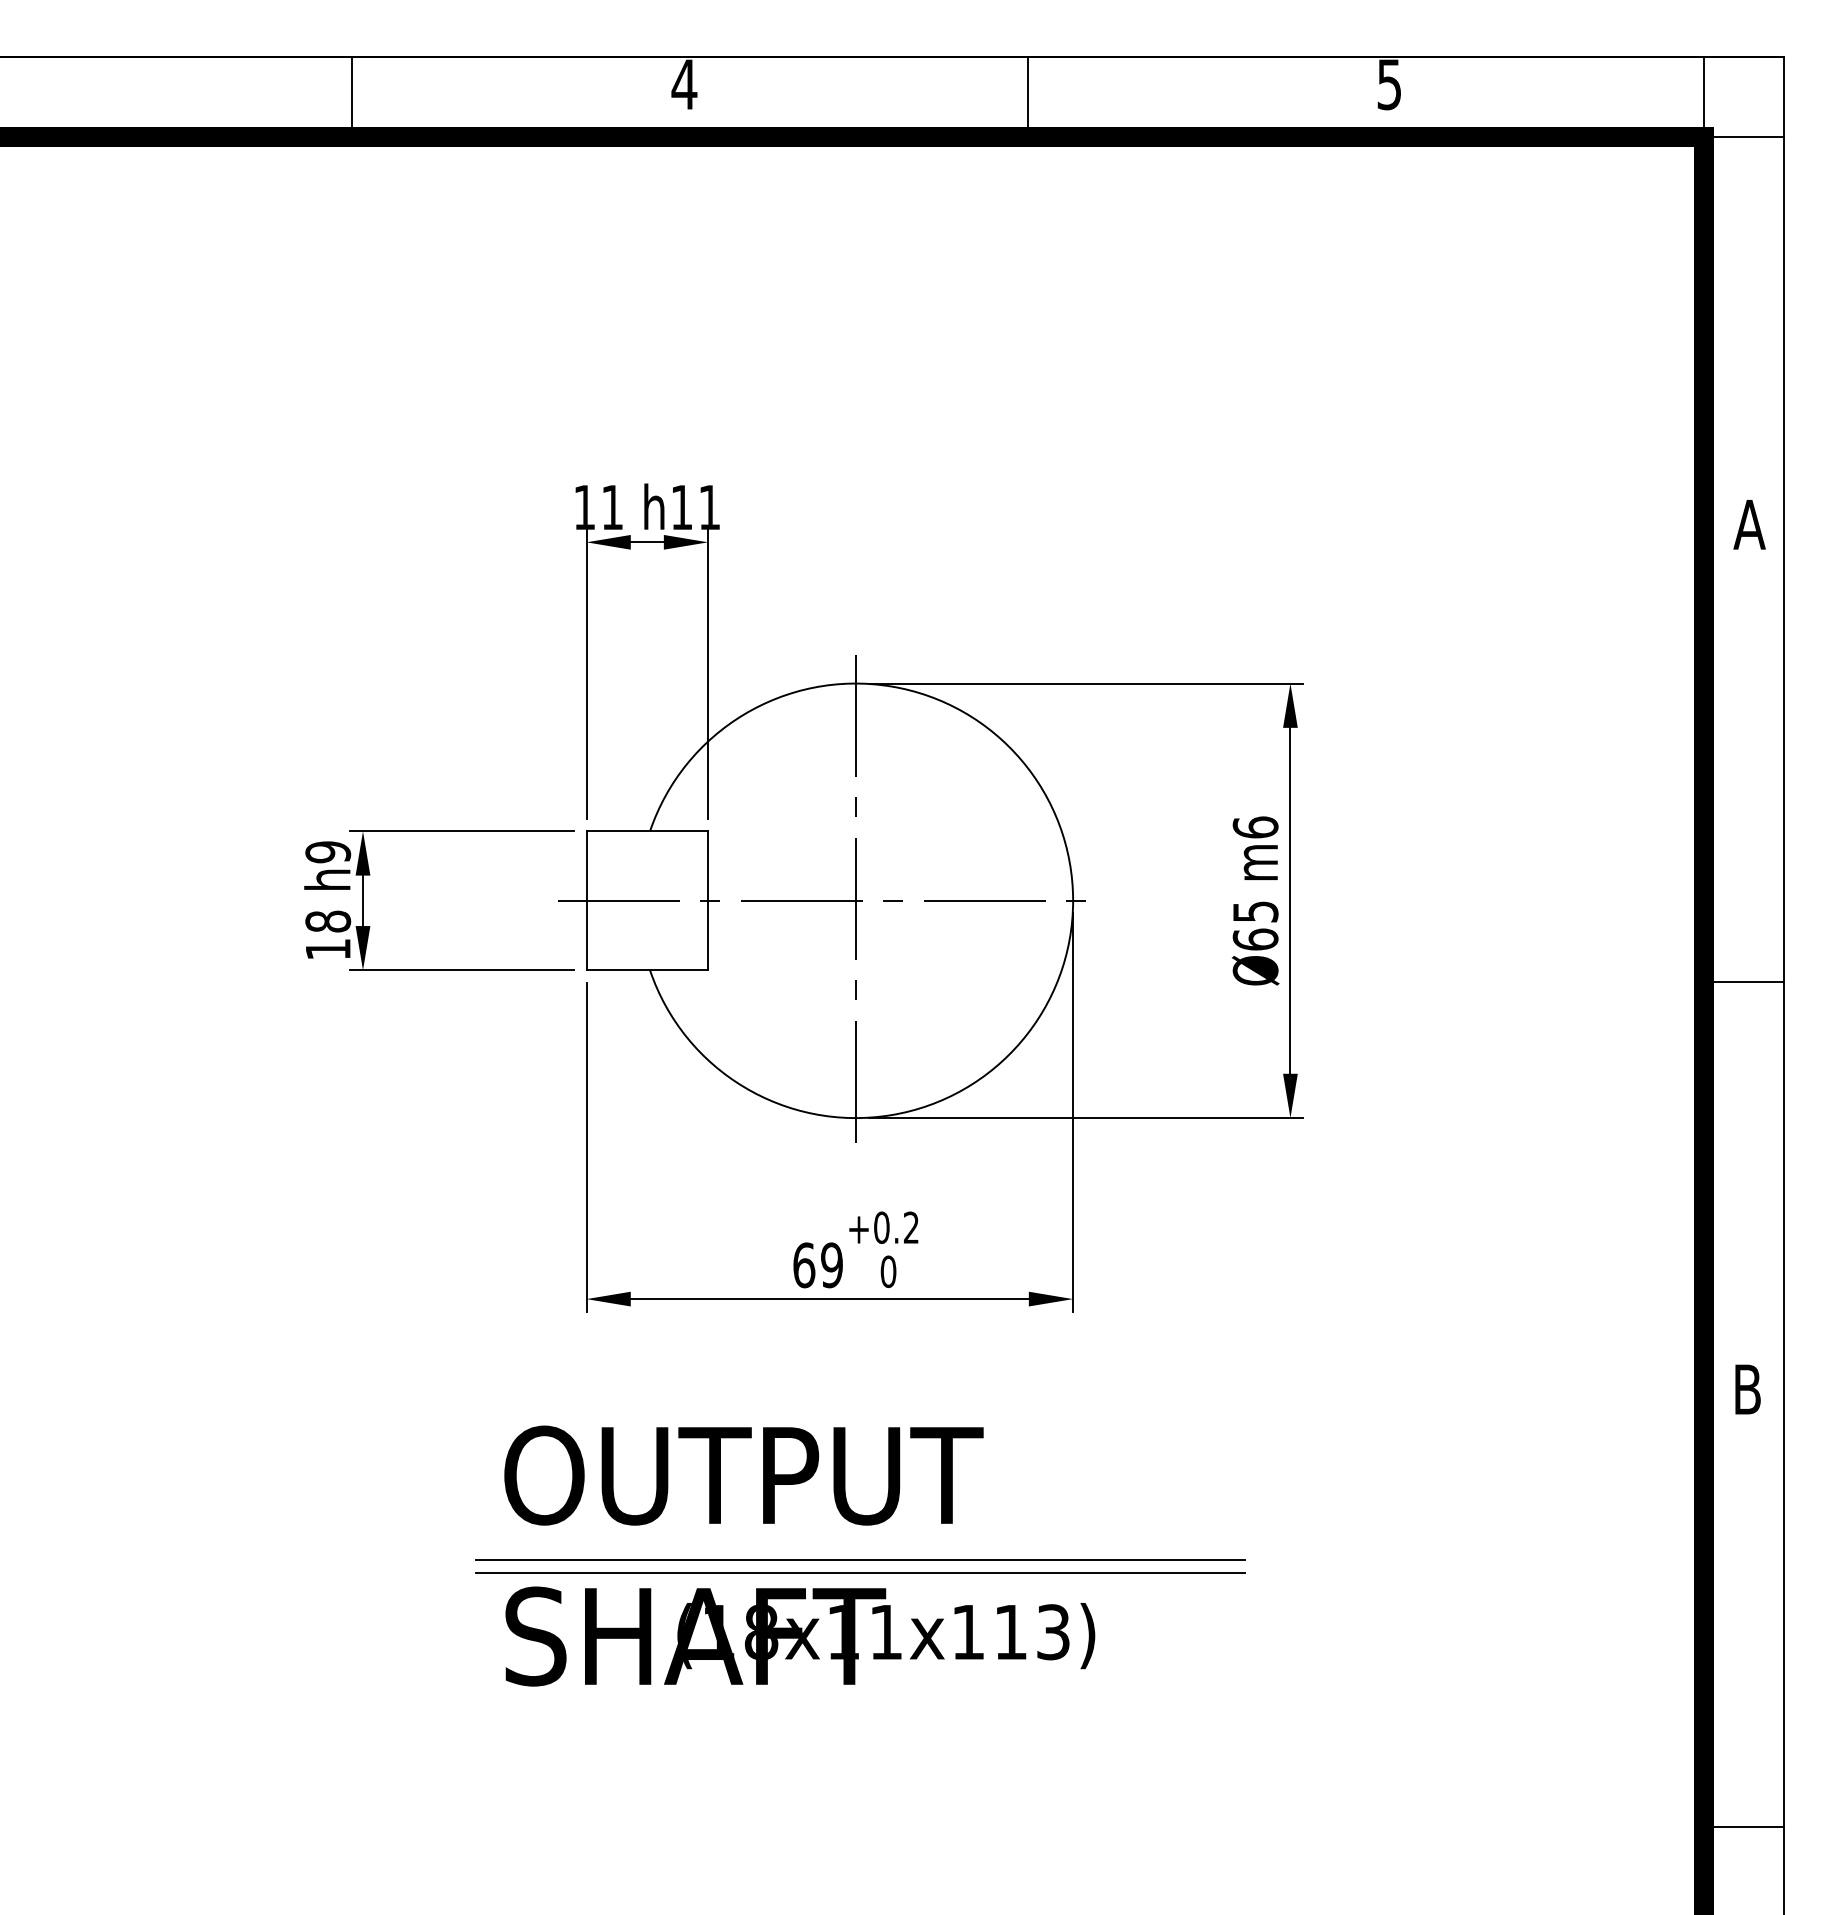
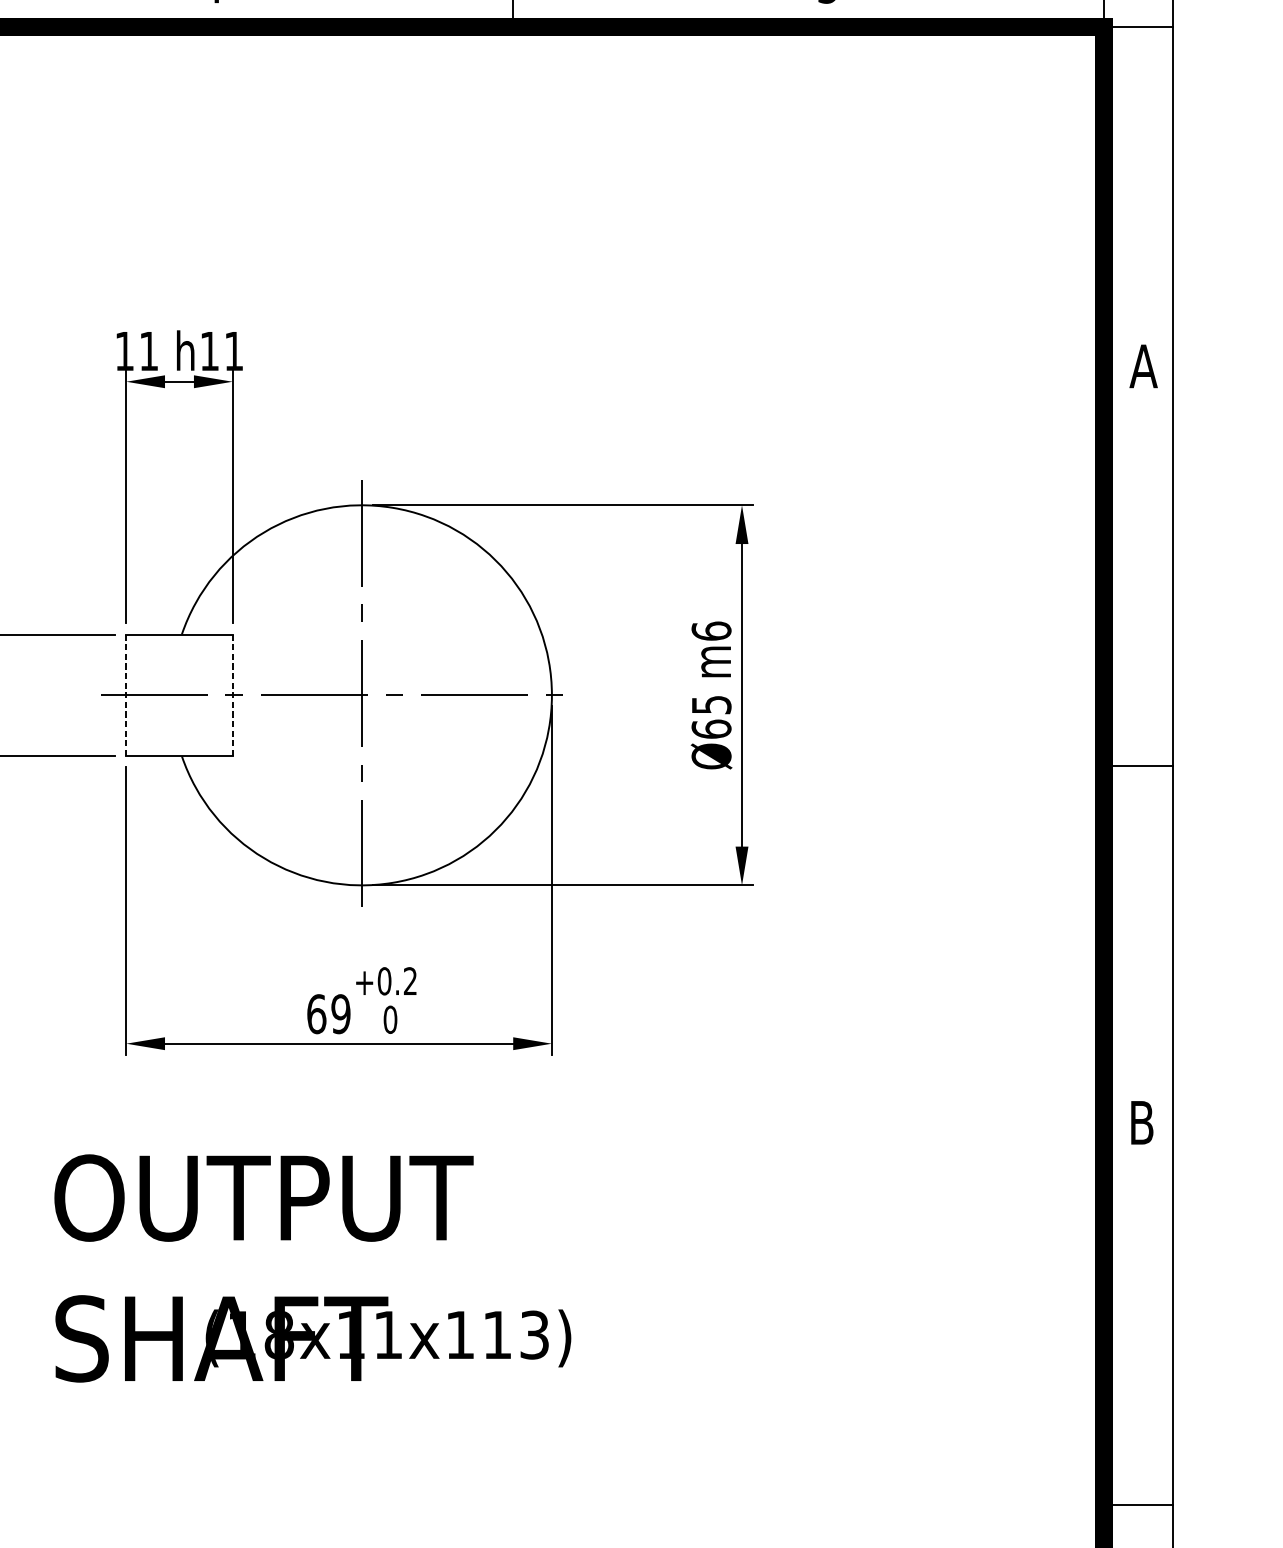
line: (586, 900) -> (126, 695), solid -> dashed
line: (708, 900) -> (232, 695), solid -> dashed
line: (860, 1559) -> (365, 1271), removed
line: (859, 1572) -> (365, 1282), removed

